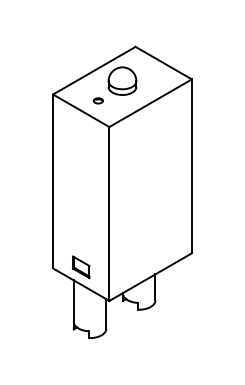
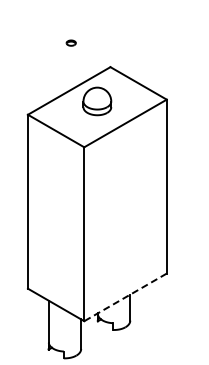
part: (97, 100) -> (70, 42), moved
part: (80, 267) -> (55, 287), removed
line: (150, 277) -> (125, 297), solid -> dashed

